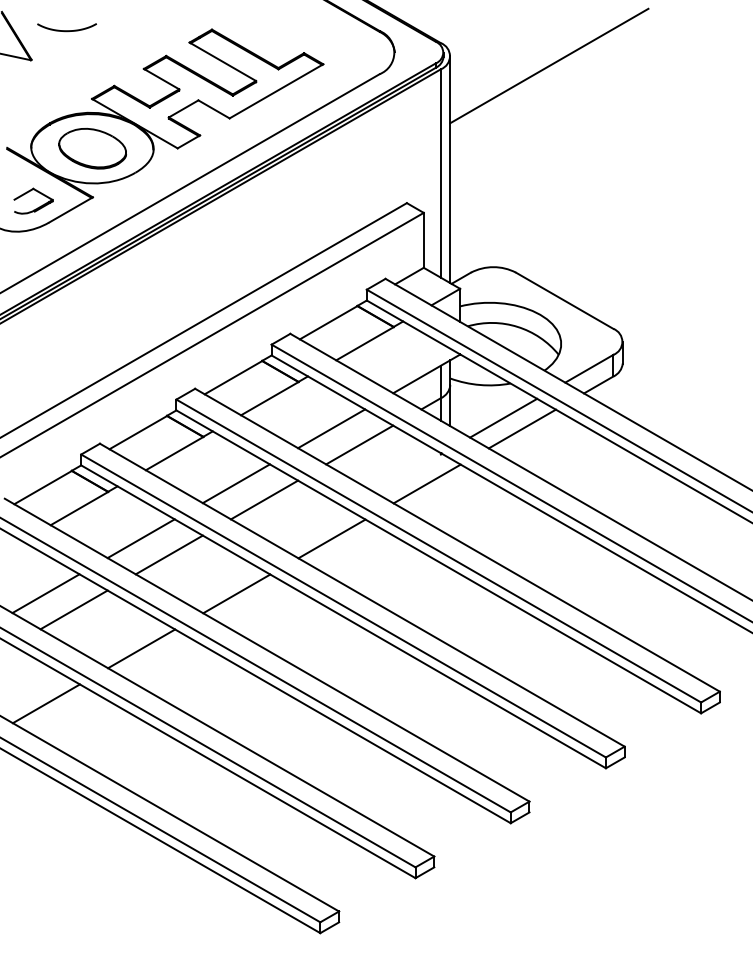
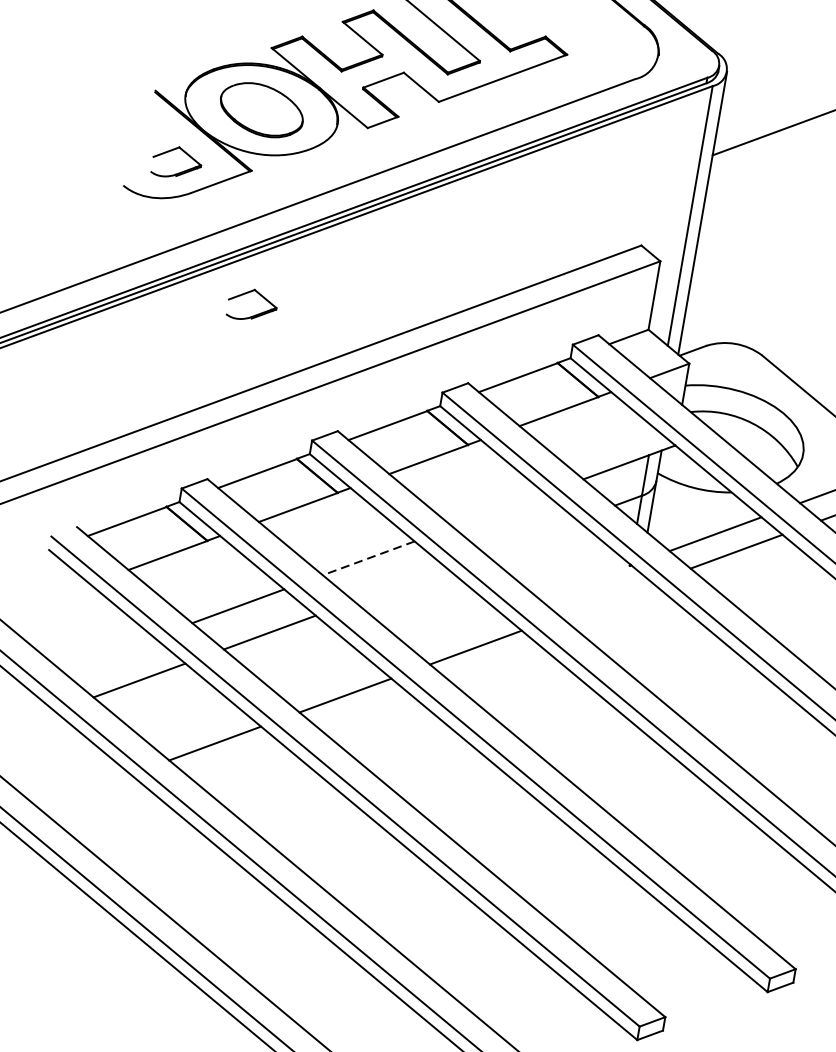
part: (115, 308) -> (255, 314), added
line: (331, 428) -> (499, 509), removed
line: (359, 444) -> (530, 535), removed
line: (236, 483) -> (368, 558), solid -> dashed
line: (426, 483) -> (605, 598), removed
line: (264, 499) -> (400, 583), removed
line: (45, 593) -> (107, 653), removed
line: (45, 703) -> (83, 790), removed

